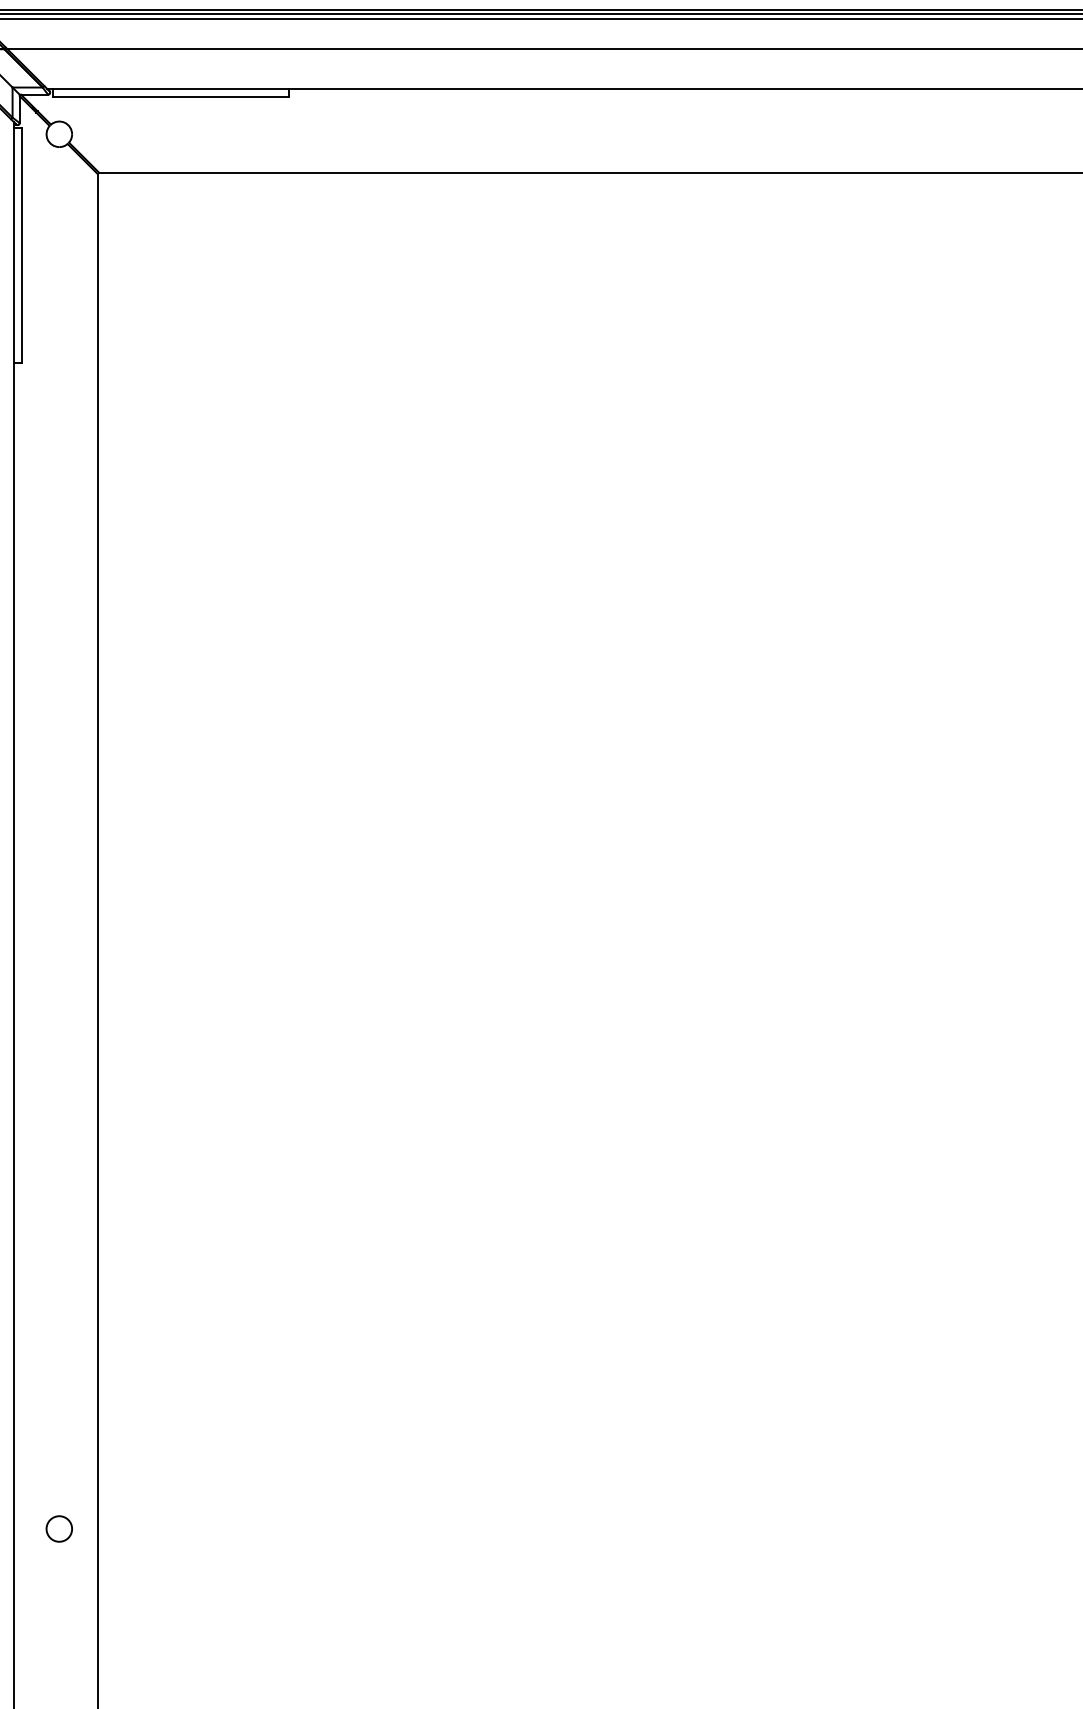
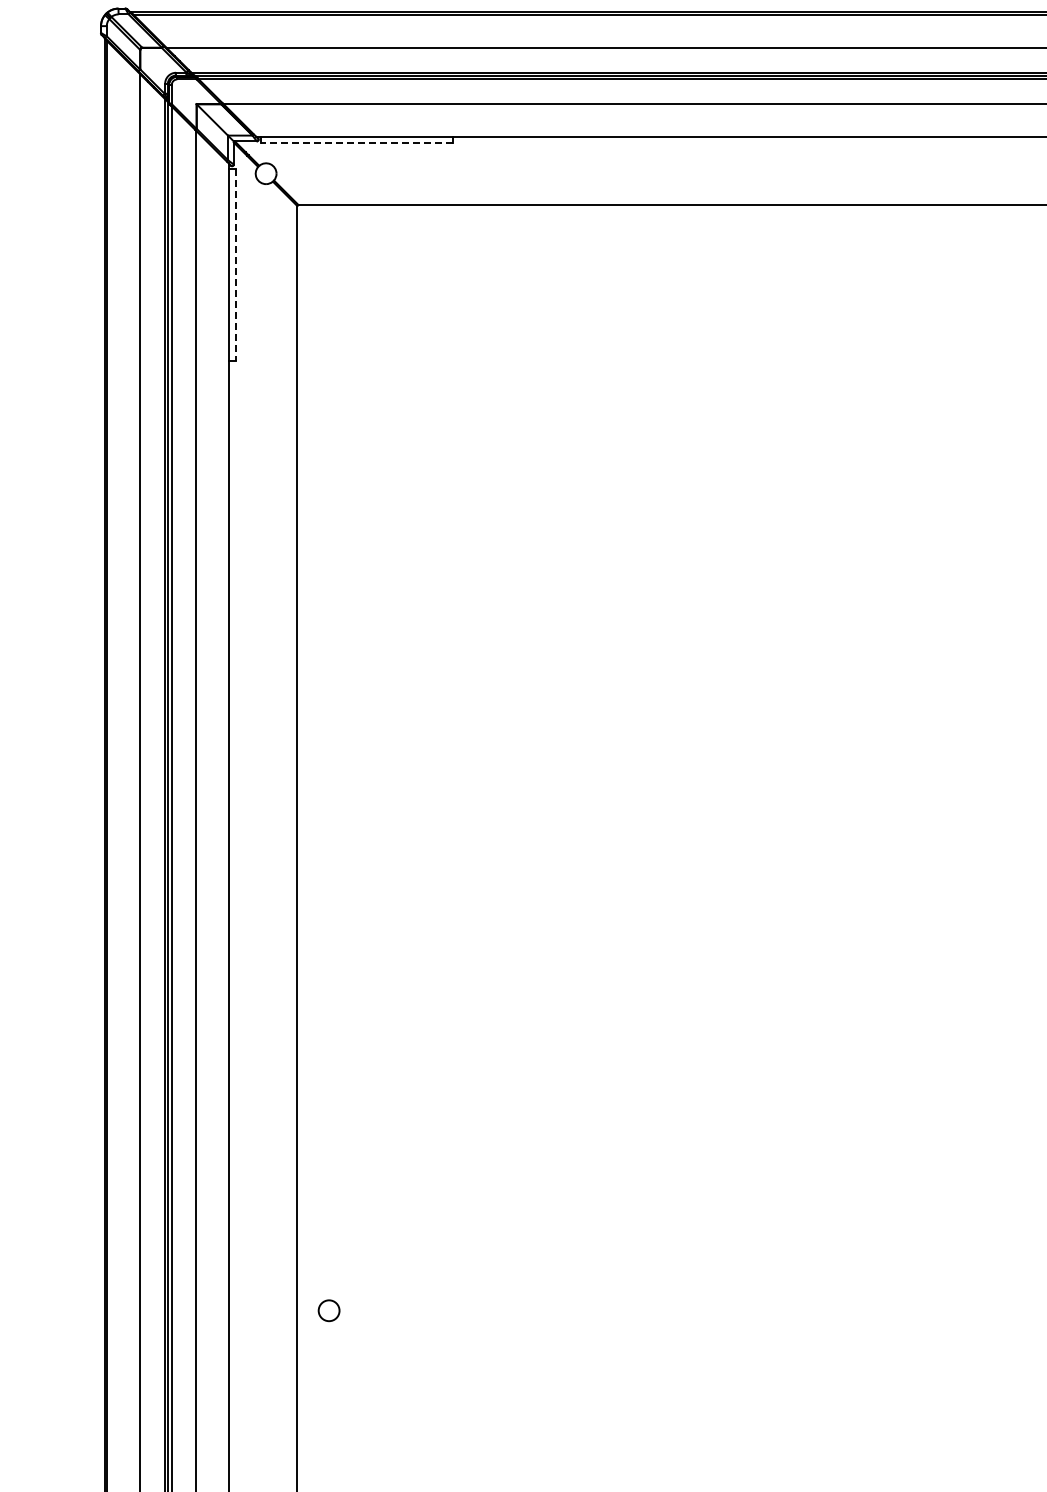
line: (170, 97) -> (356, 143), solid -> dashed
line: (21, 246) -> (235, 265), solid -> dashed
circle: (58, 1528) -> (328, 1310), moved

